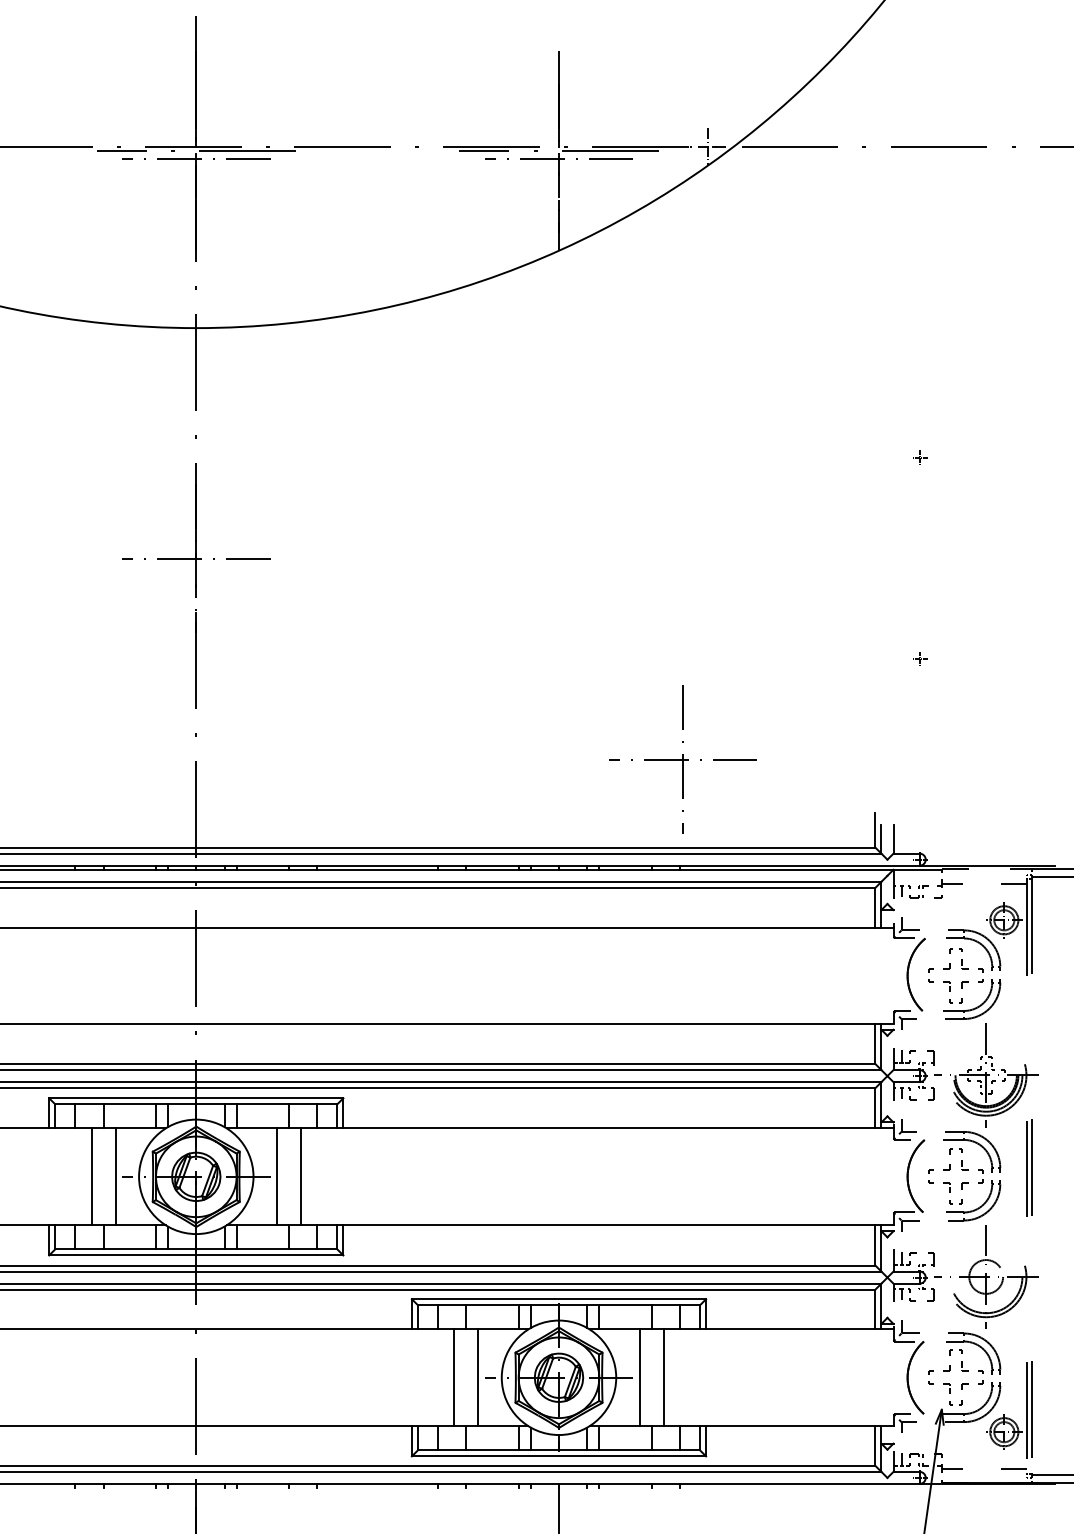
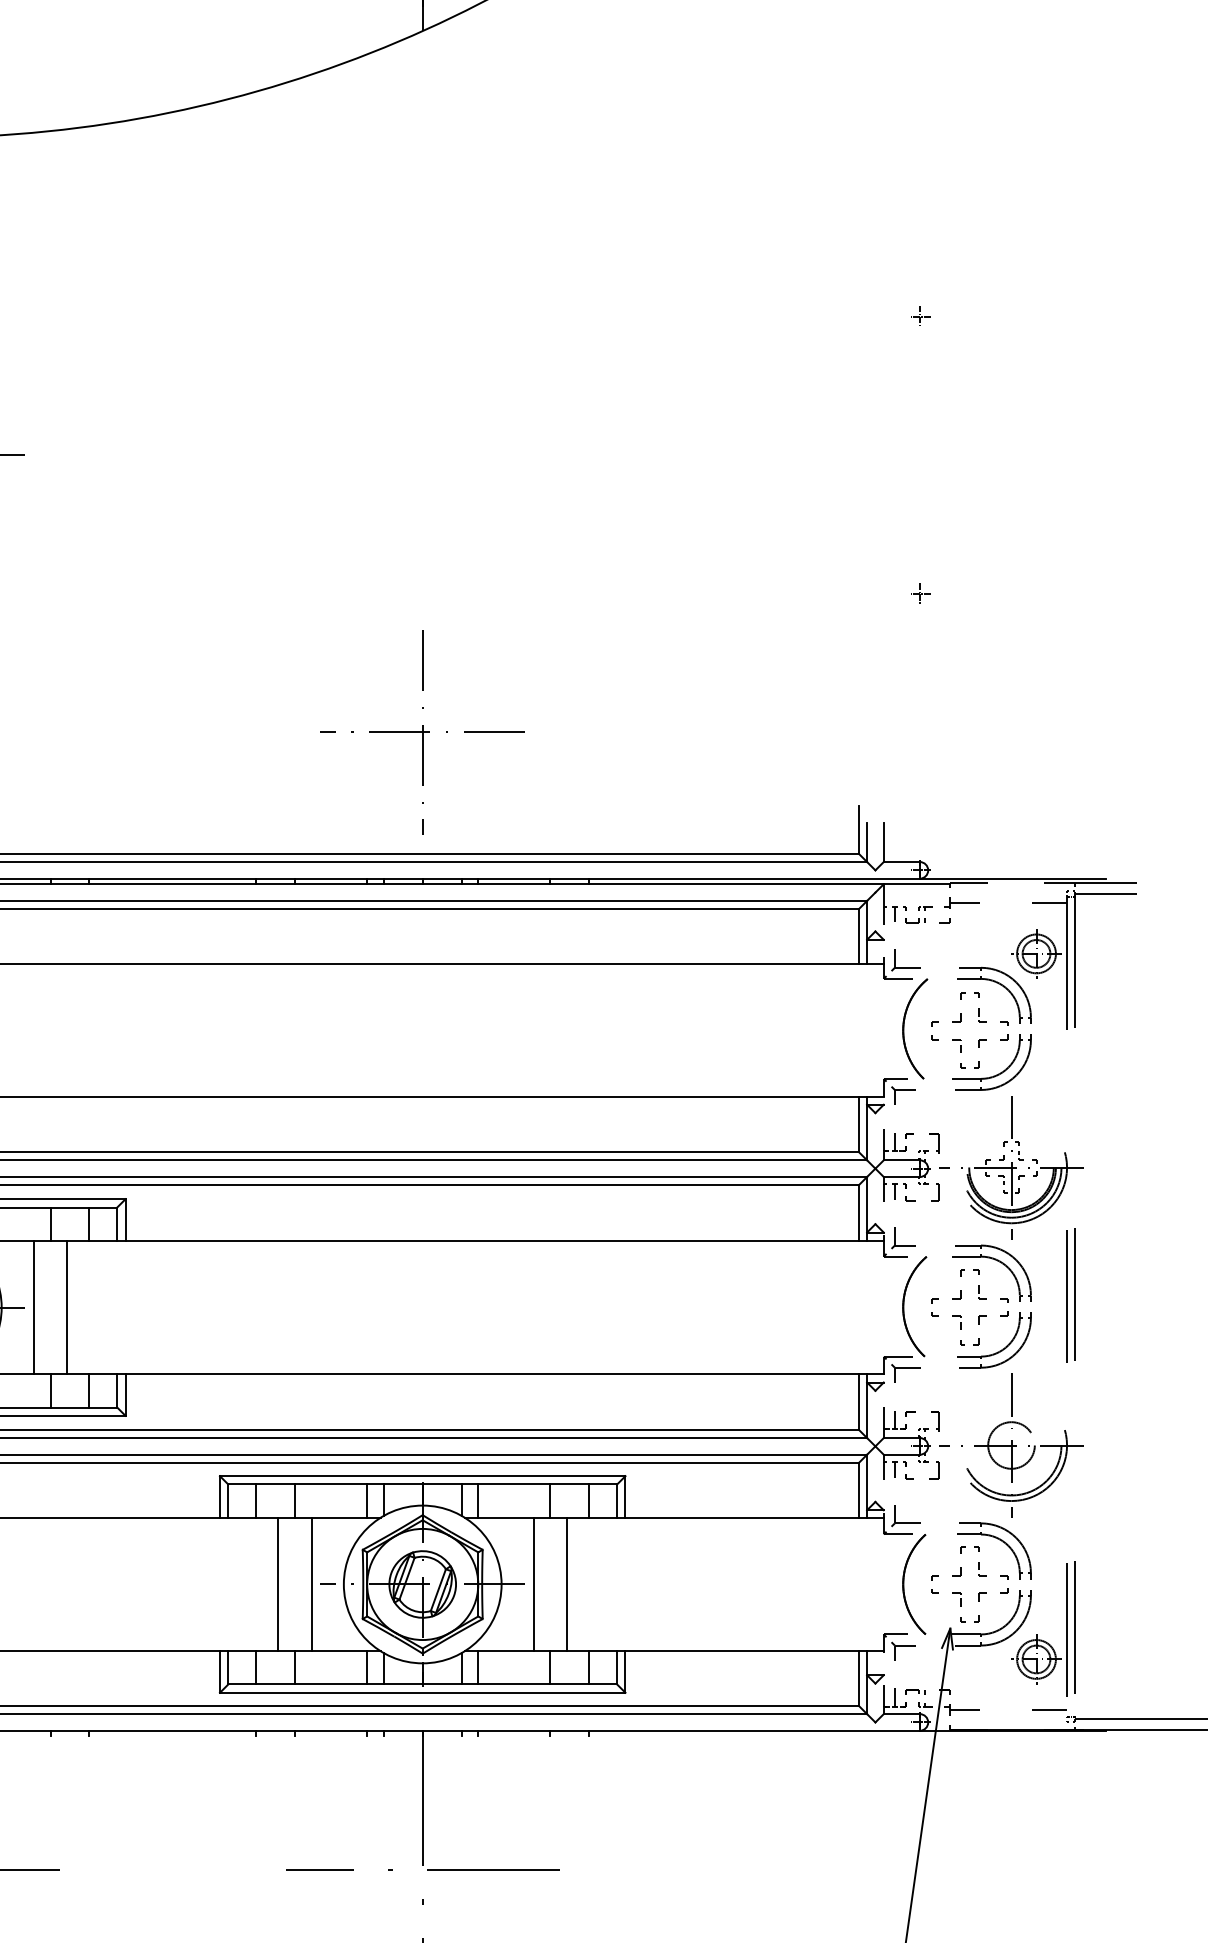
part: (682, 759) -> (422, 732), moved

